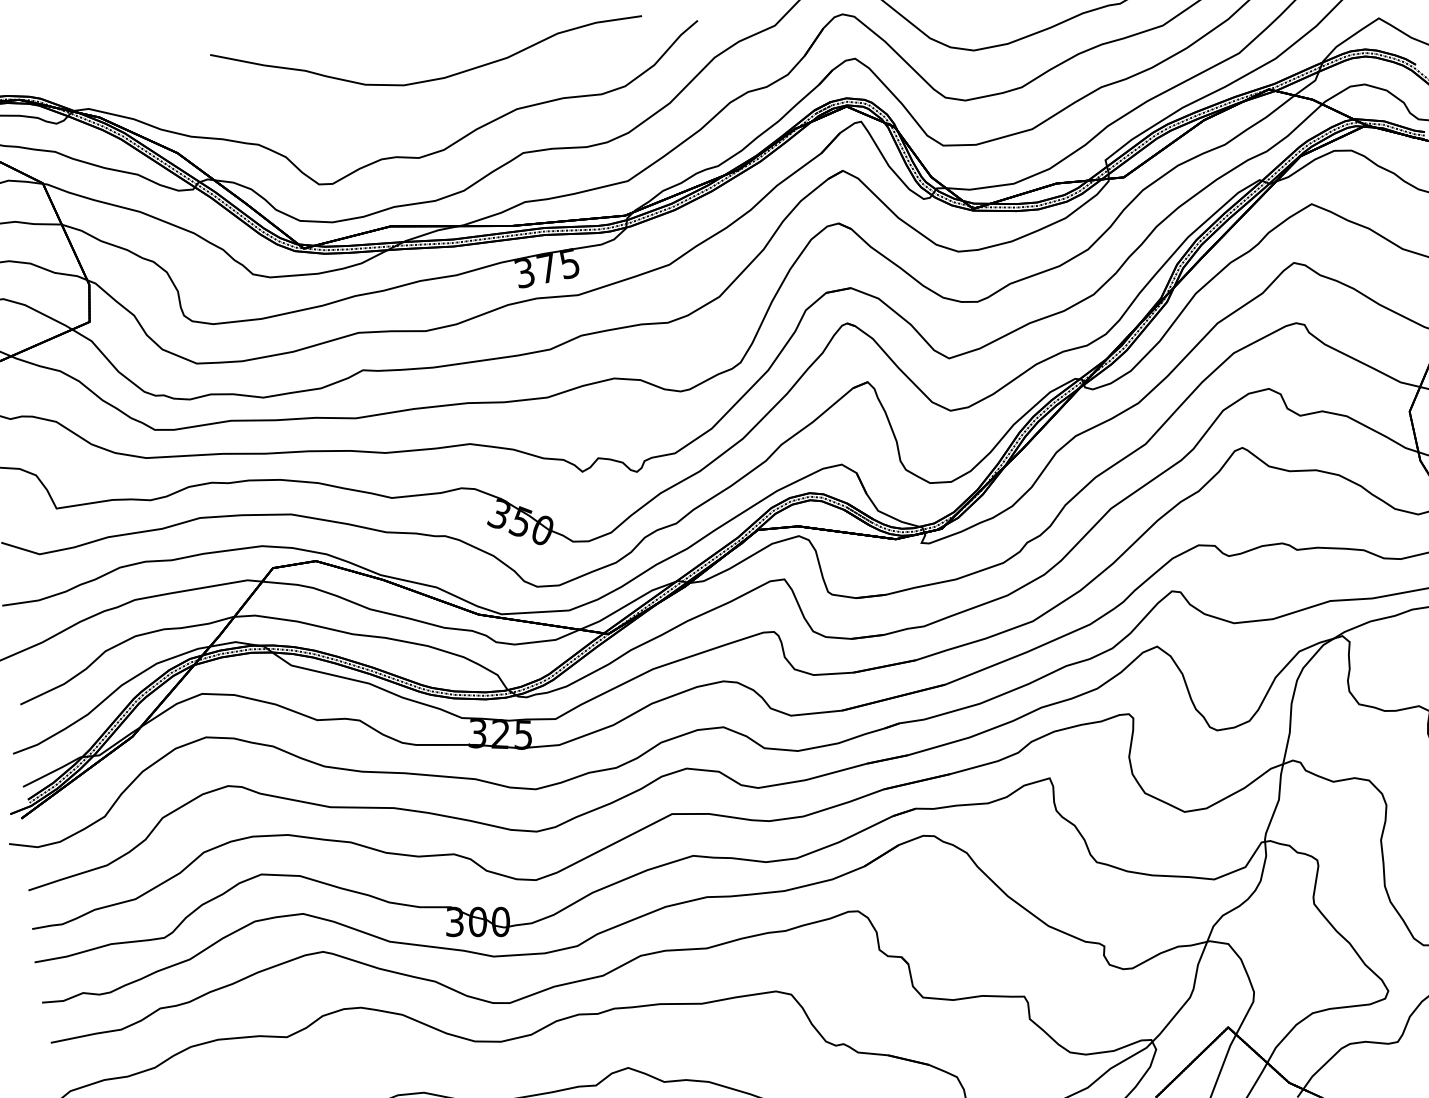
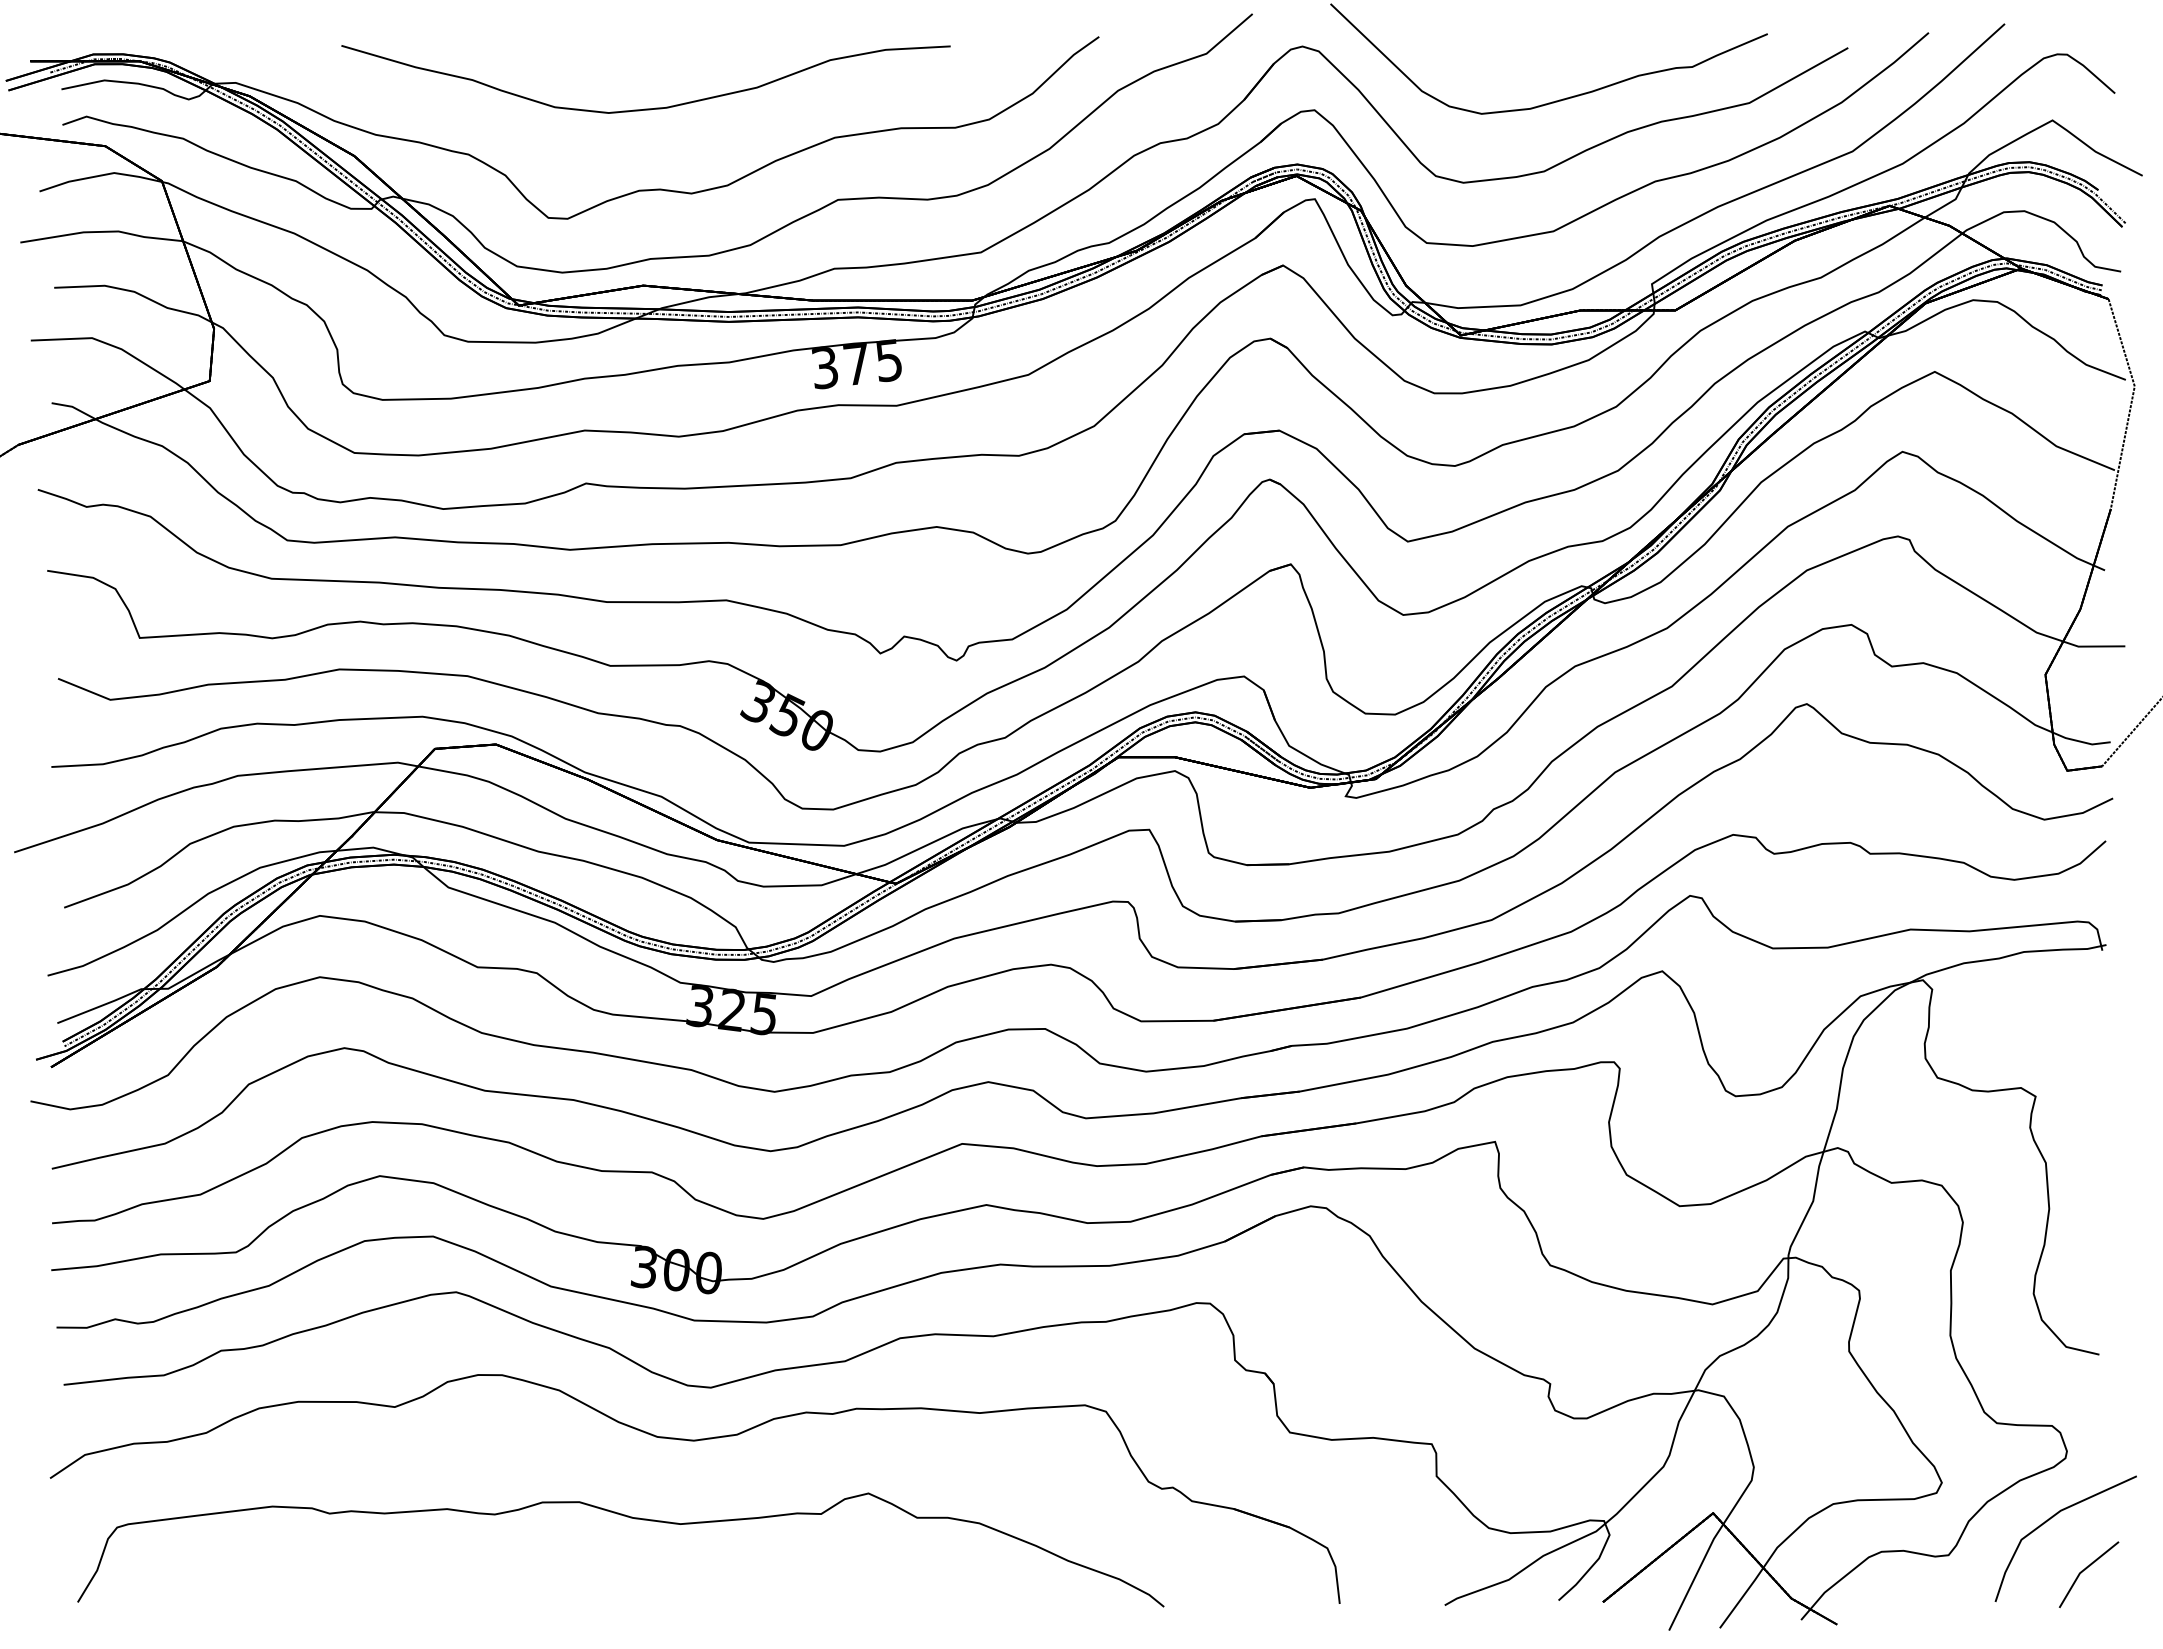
curve: (429, 79) -> (645, 108), moved

